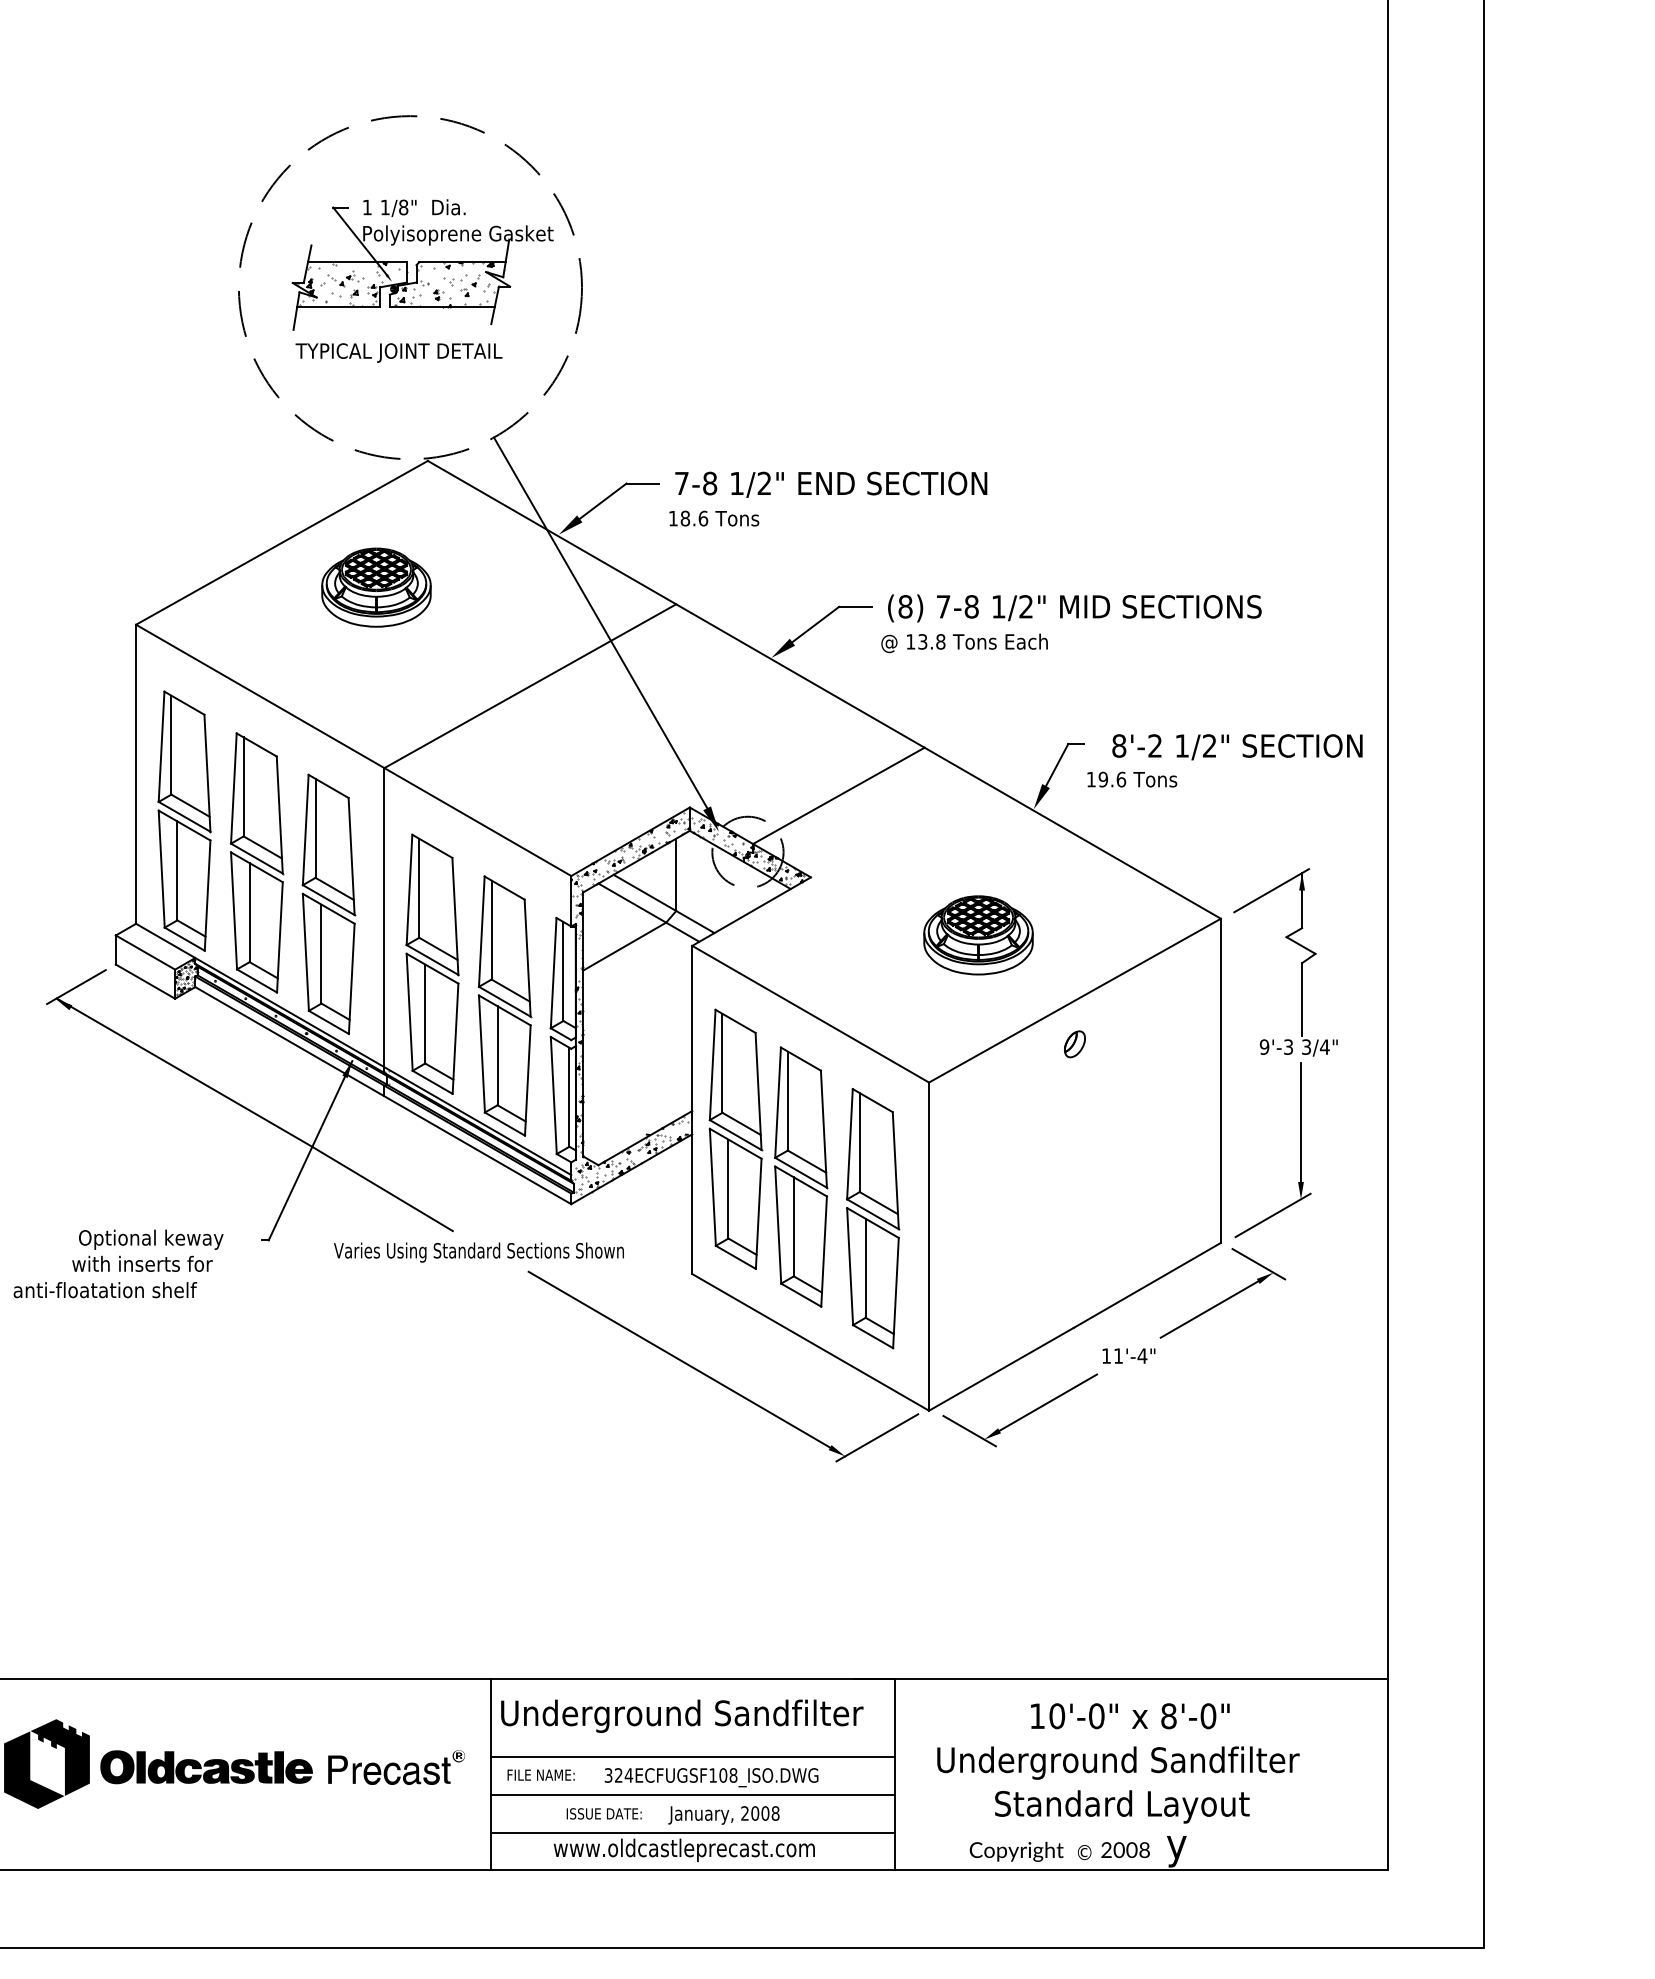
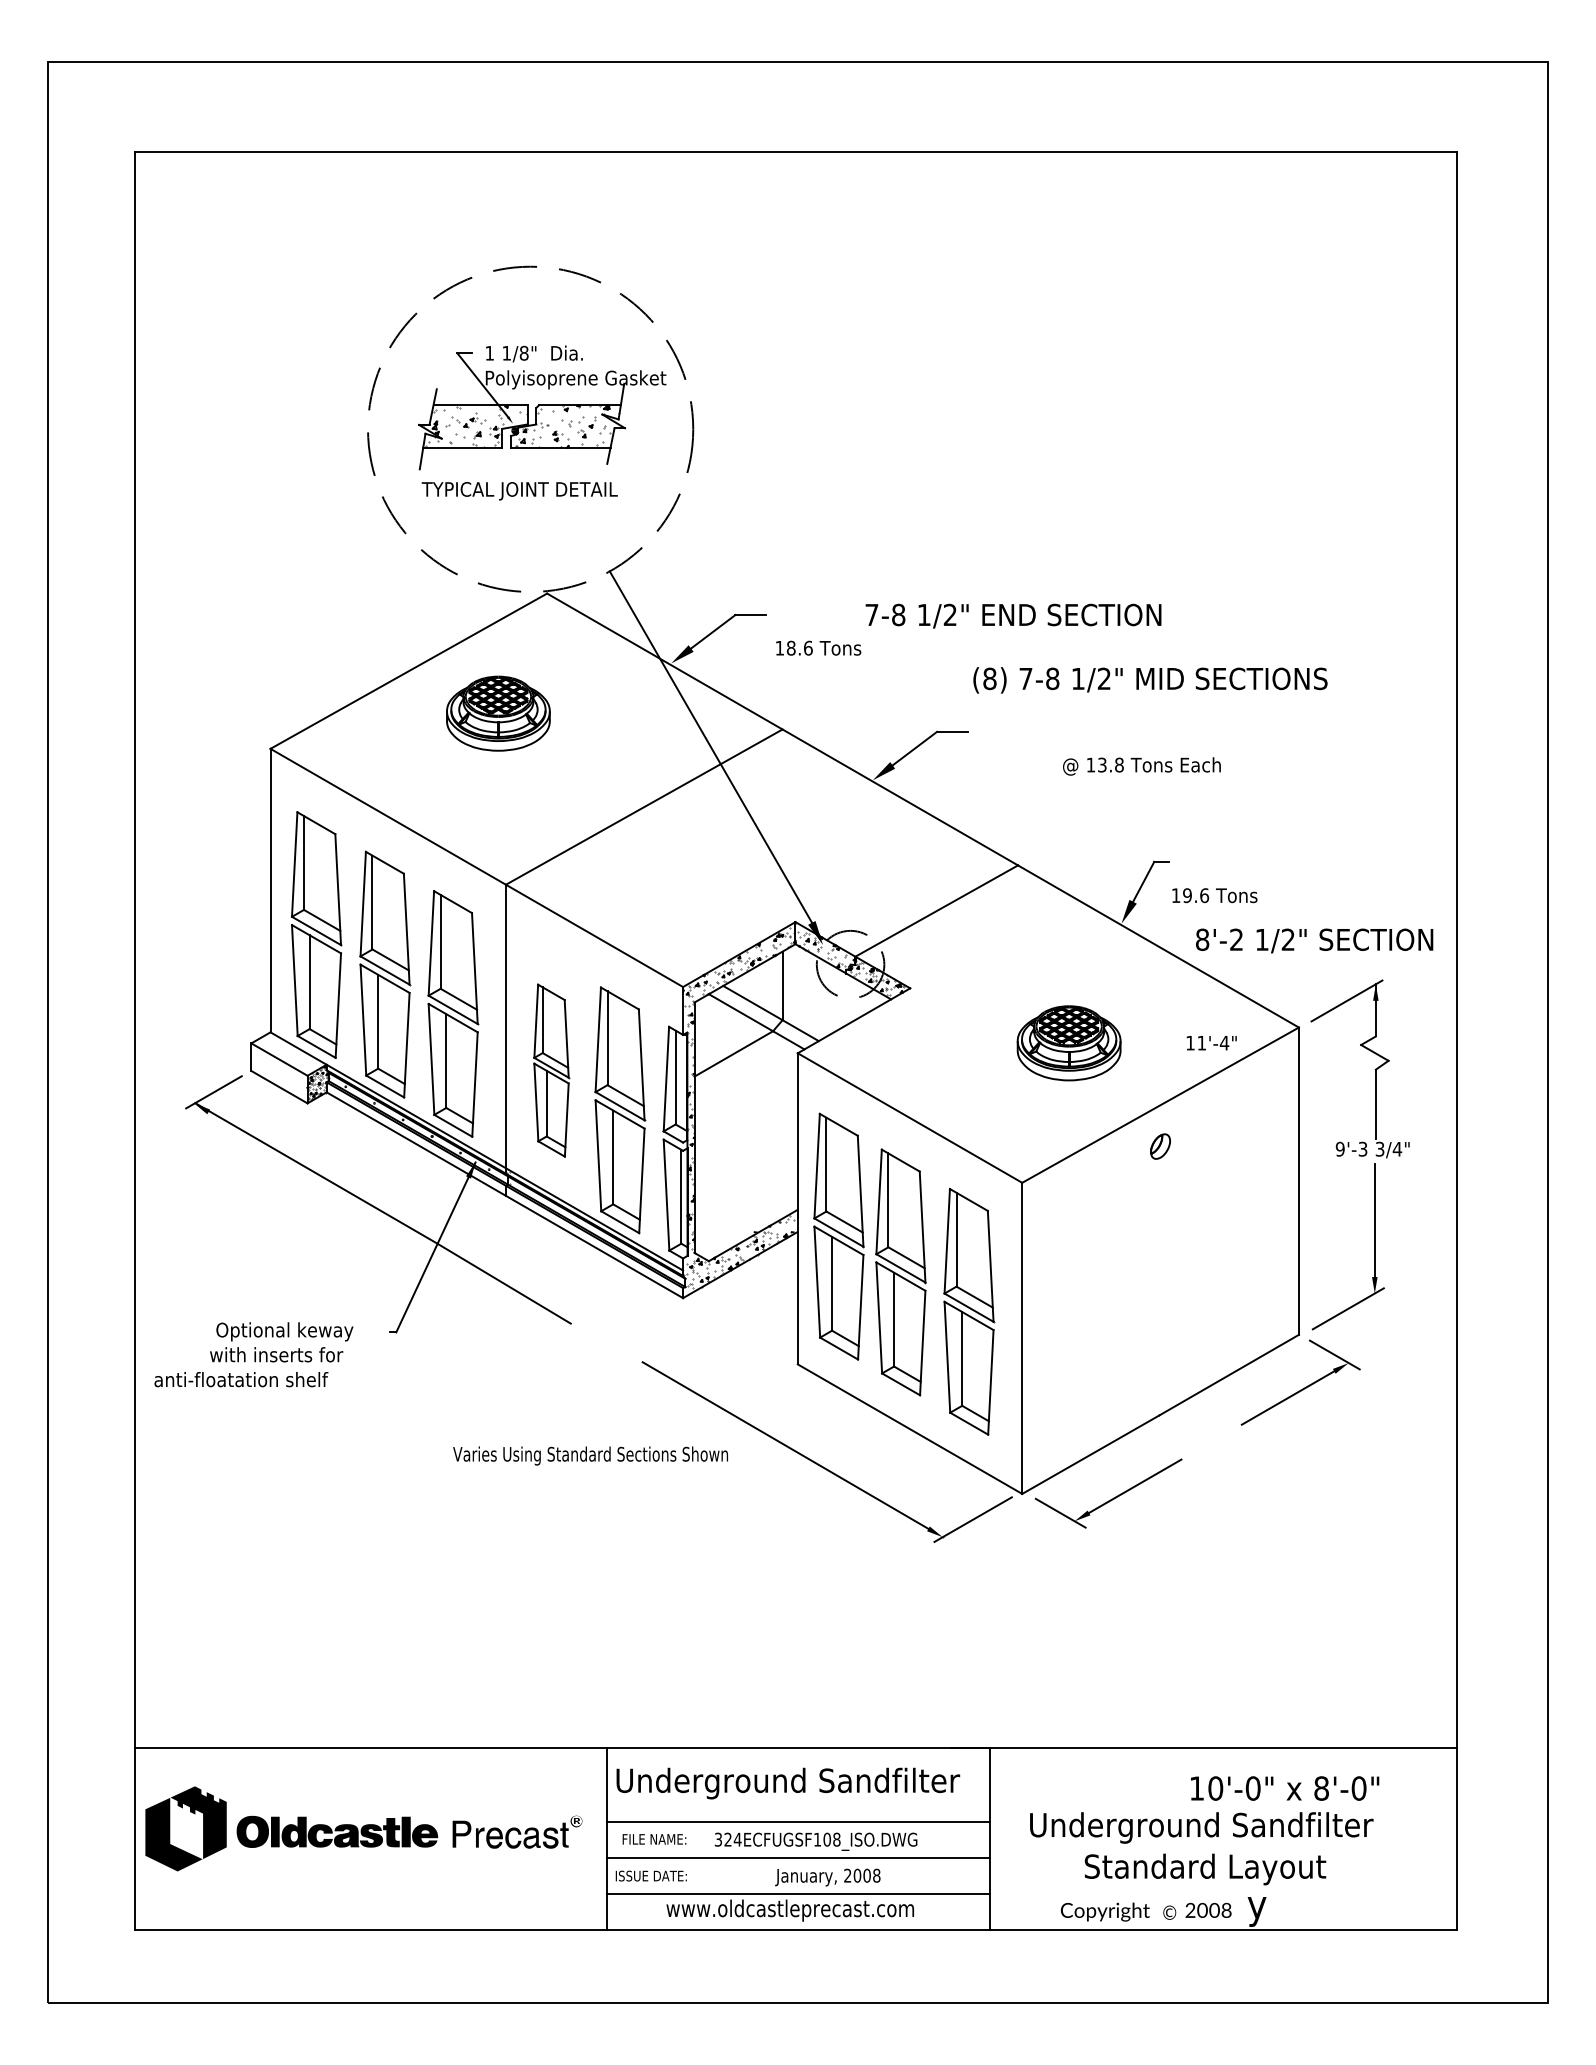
text: (831, 484) -> (1013, 615), moved
text: (1074, 608) -> (1150, 680), moved
text: (964, 643) -> (1141, 766), moved
text: (1237, 746) -> (1314, 940), moved
part: (432, 964) -> (551, 1070), size x0.7
text: (478, 1252) -> (590, 1455), moved
text: (1128, 1356) -> (1211, 1043), moved
text: (1130, 1716) -> (1285, 1788), moved
text: (603, 1813) -> (650, 1875), moved

